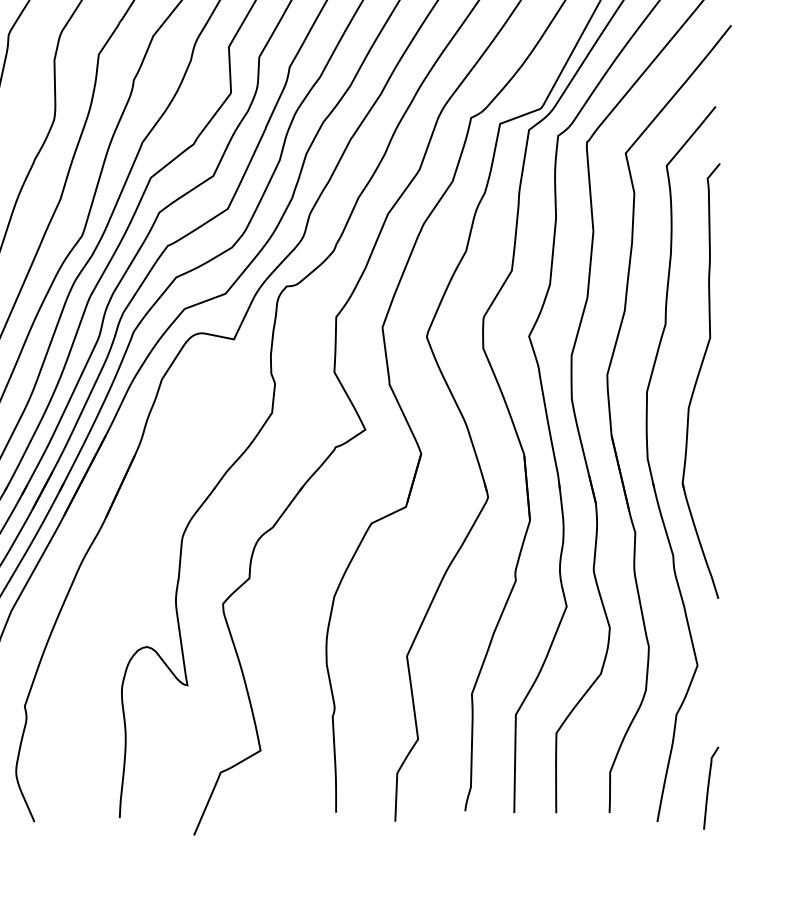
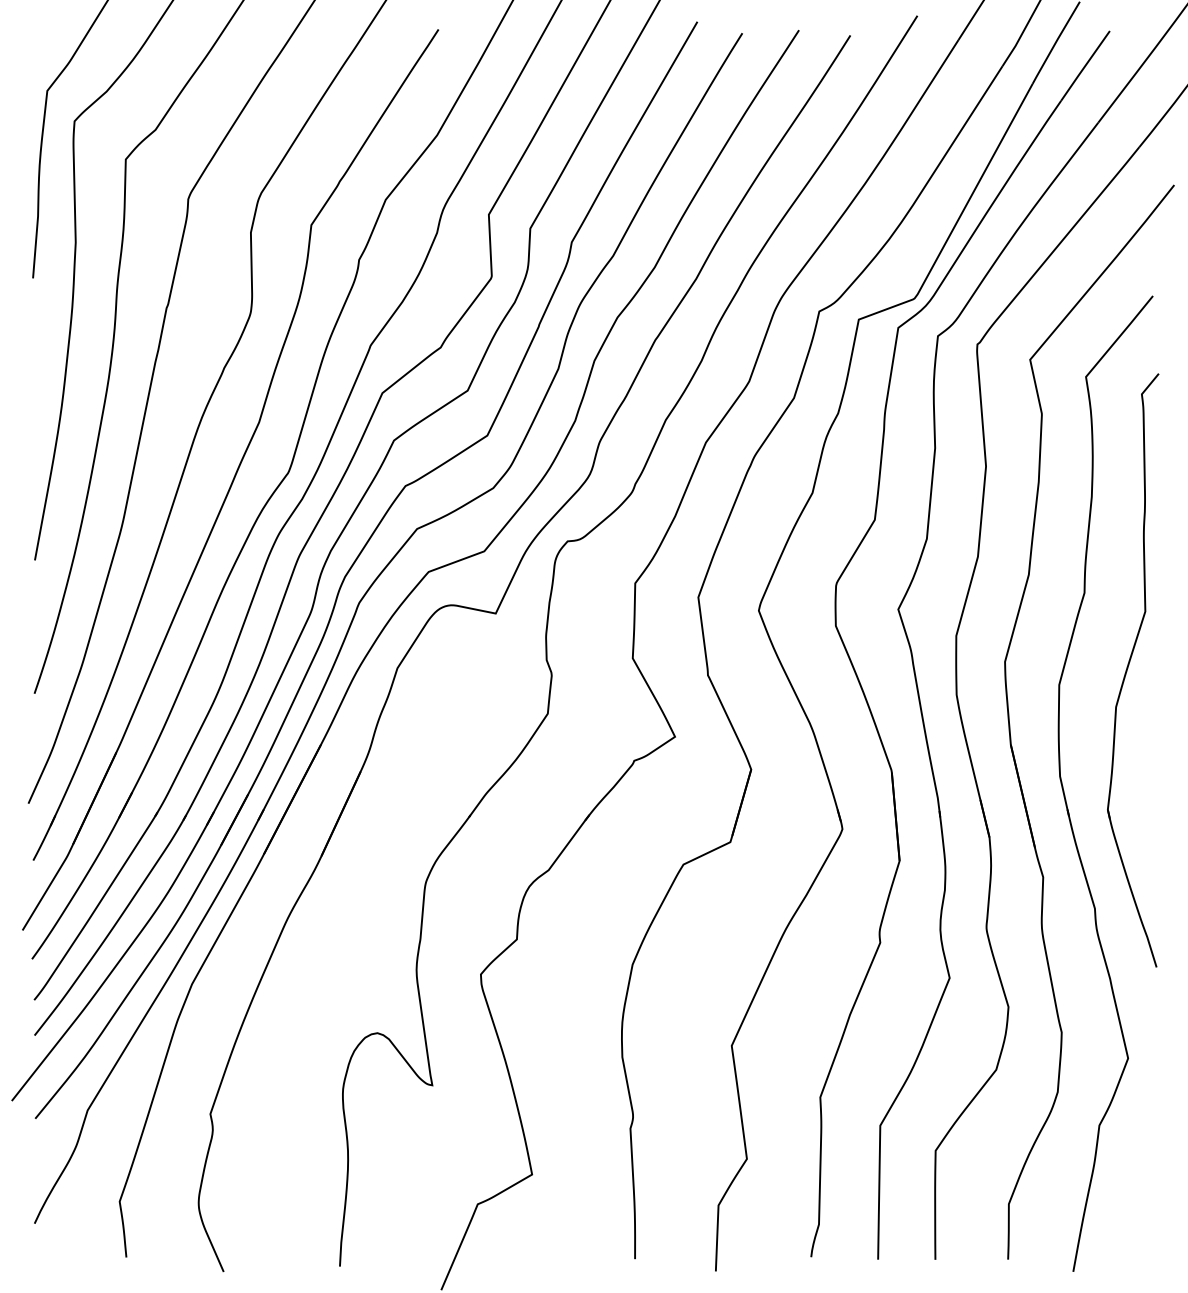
curve: (708, 788) -> (1143, 1225), removed

